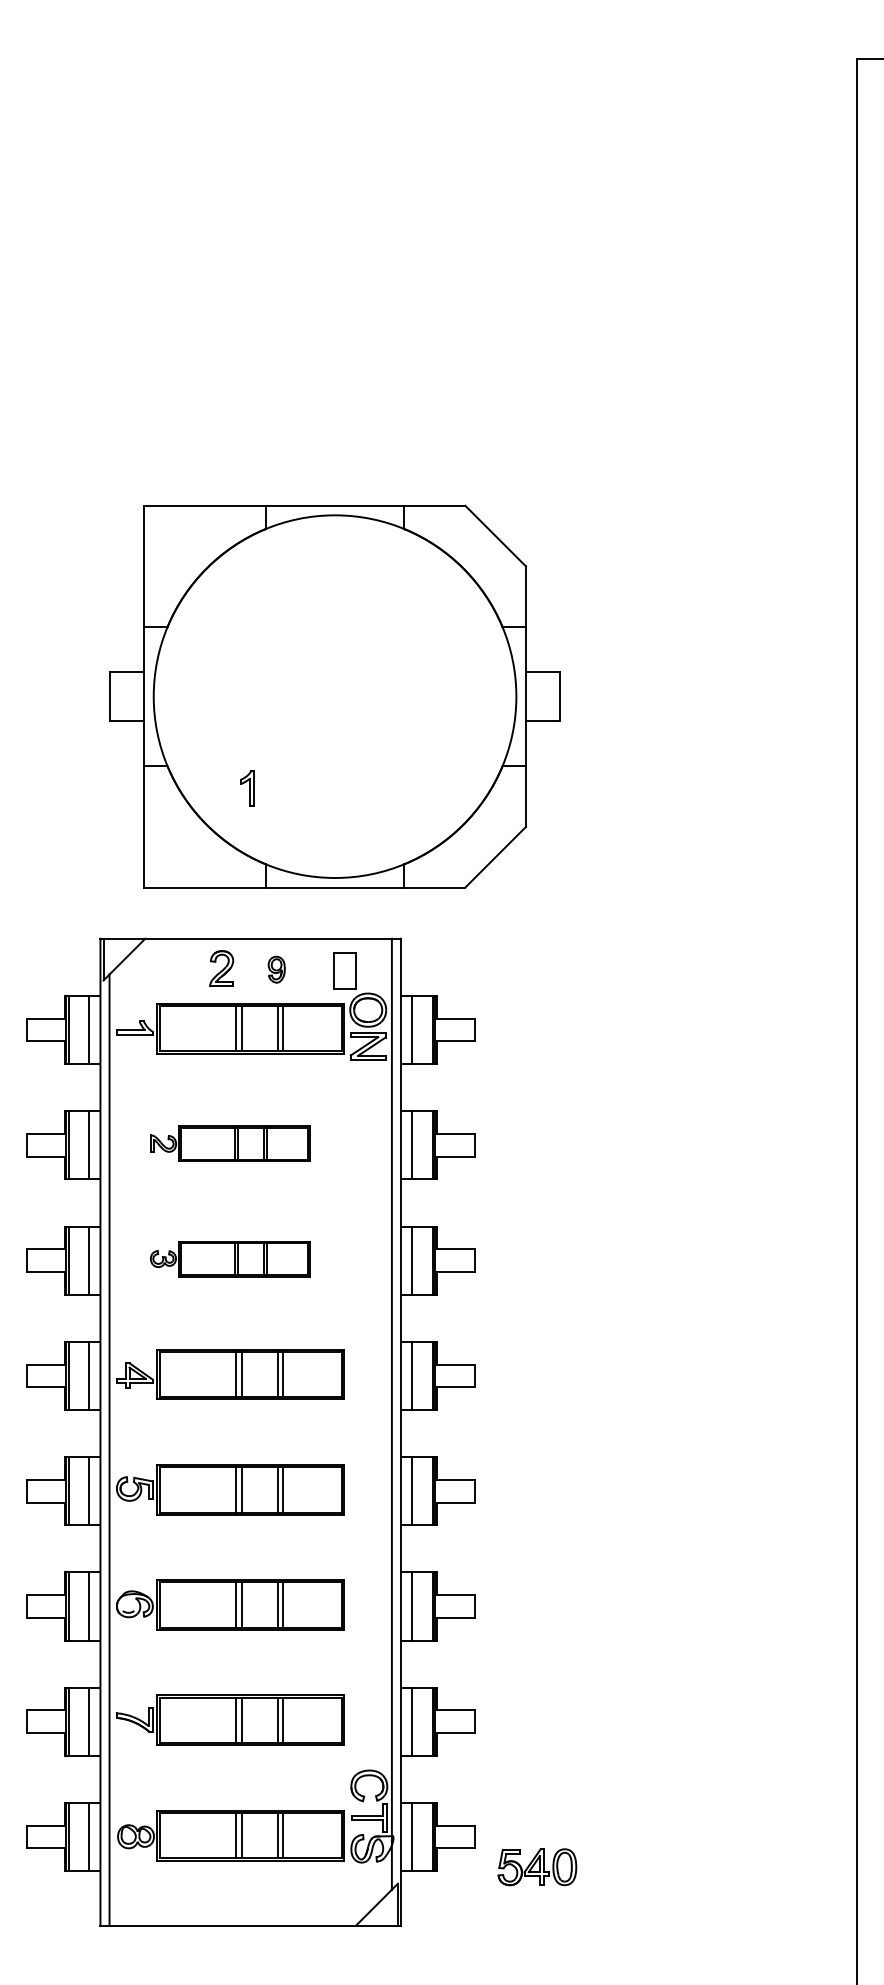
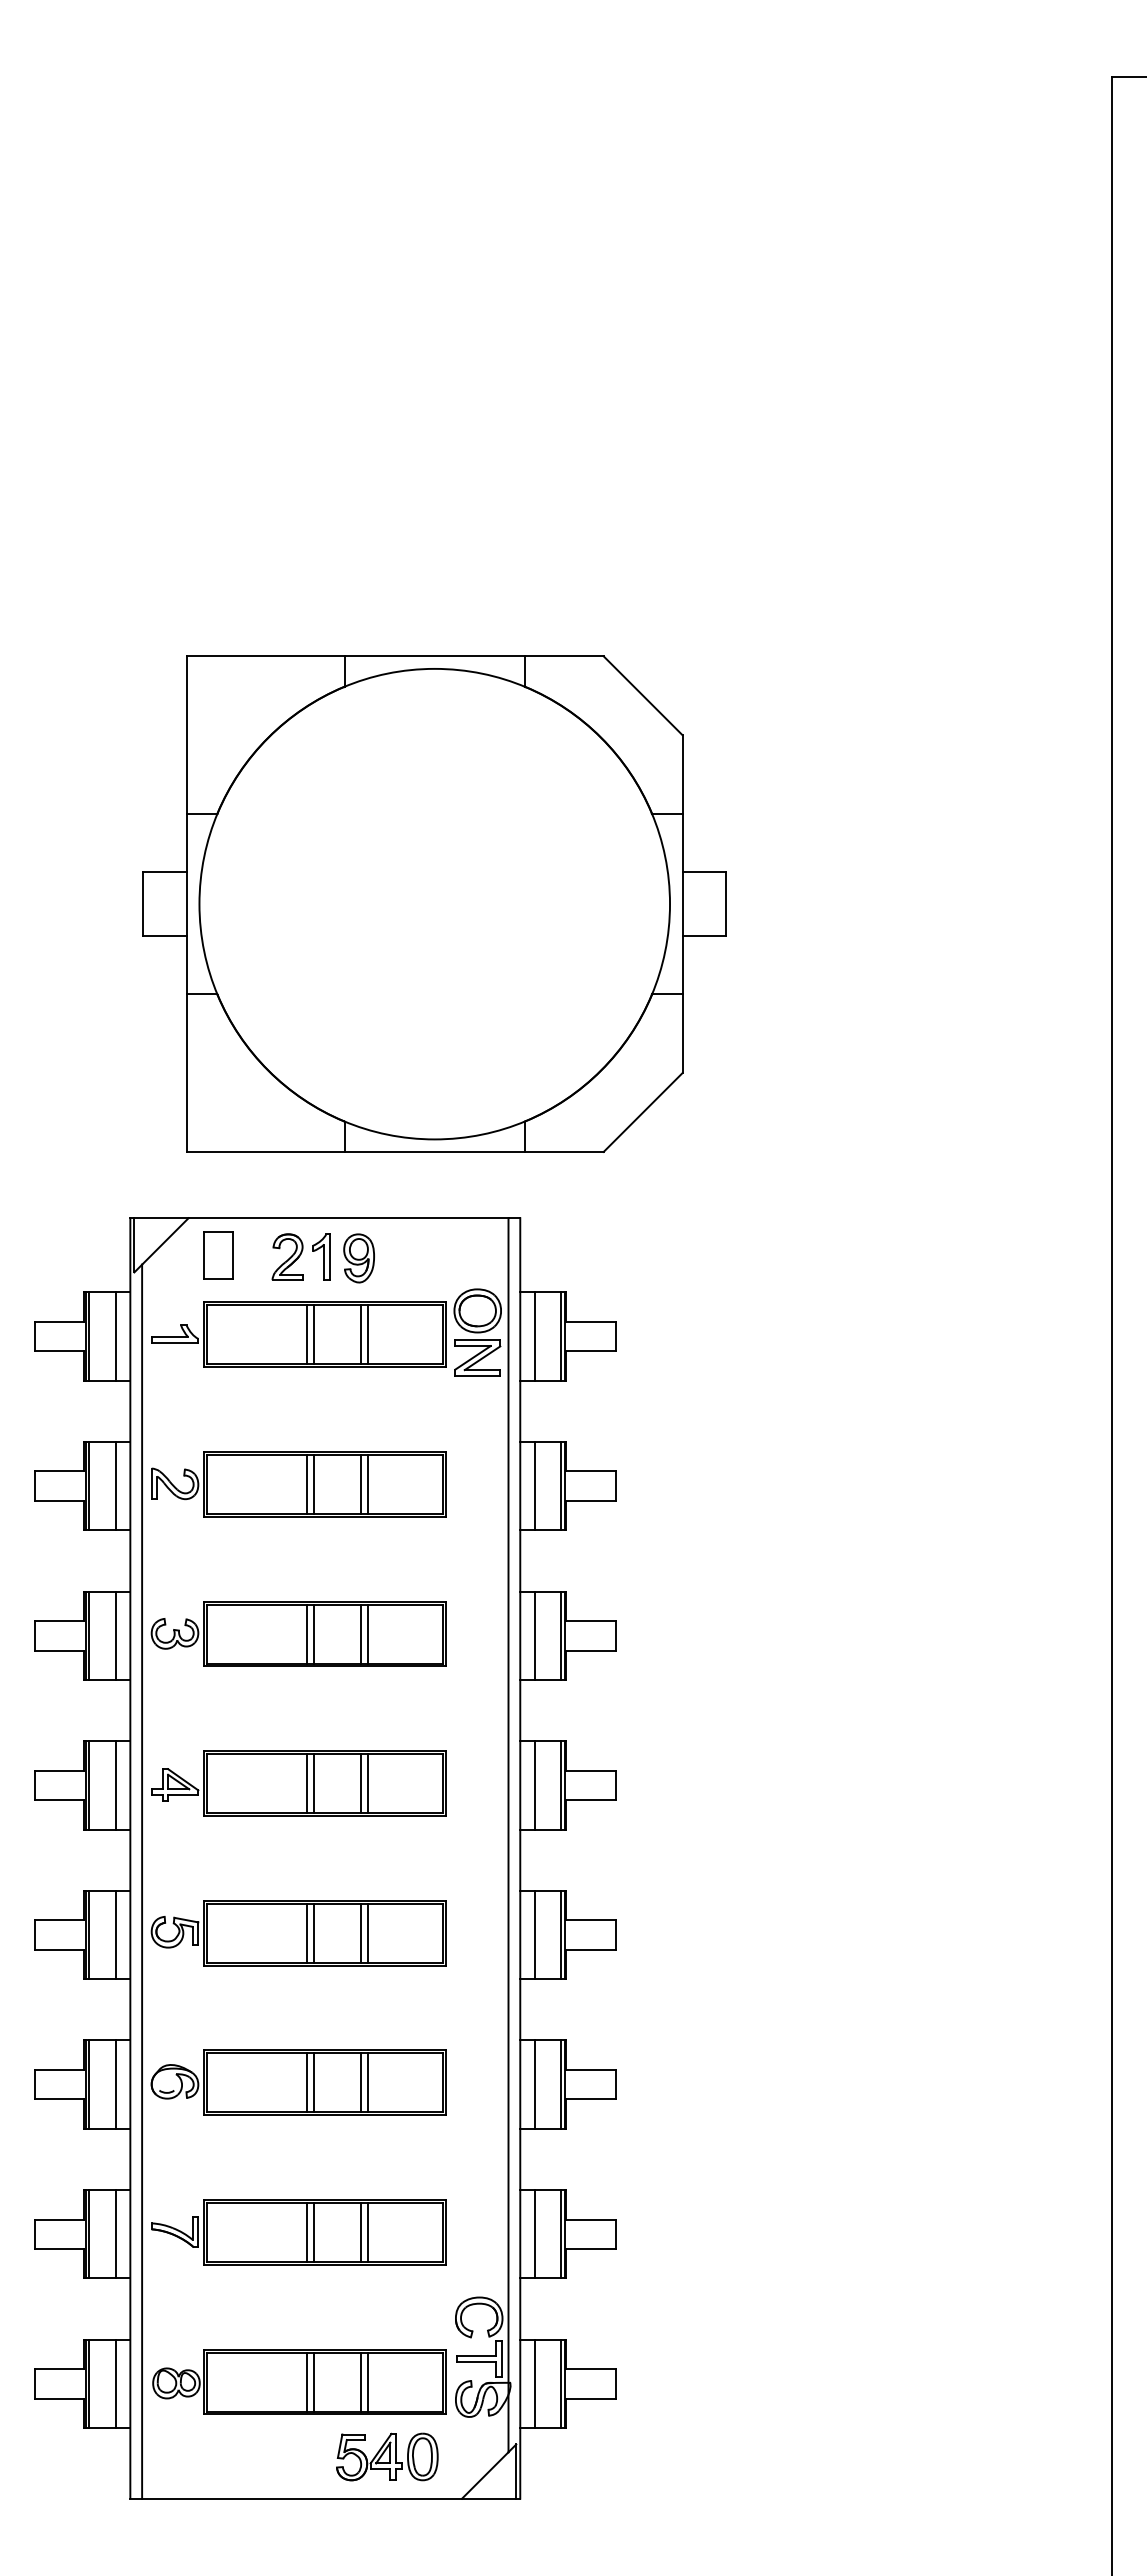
part: (247, 787) -> (321, 1256), moved
part: (276, 969) -> (358, 1258), size x1.43
part: (344, 971) -> (218, 1255), moved
part: (230, 1143) -> (298, 1484), size x1.43
part: (230, 1258) -> (298, 1633), size x1.43
part: (537, 1866) -> (387, 2456), moved

